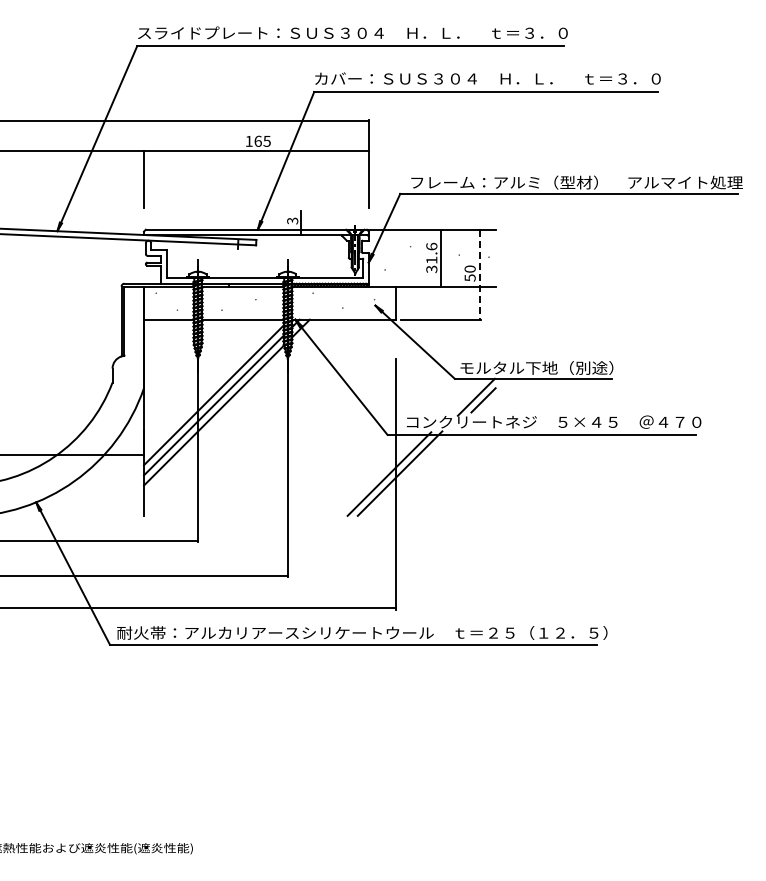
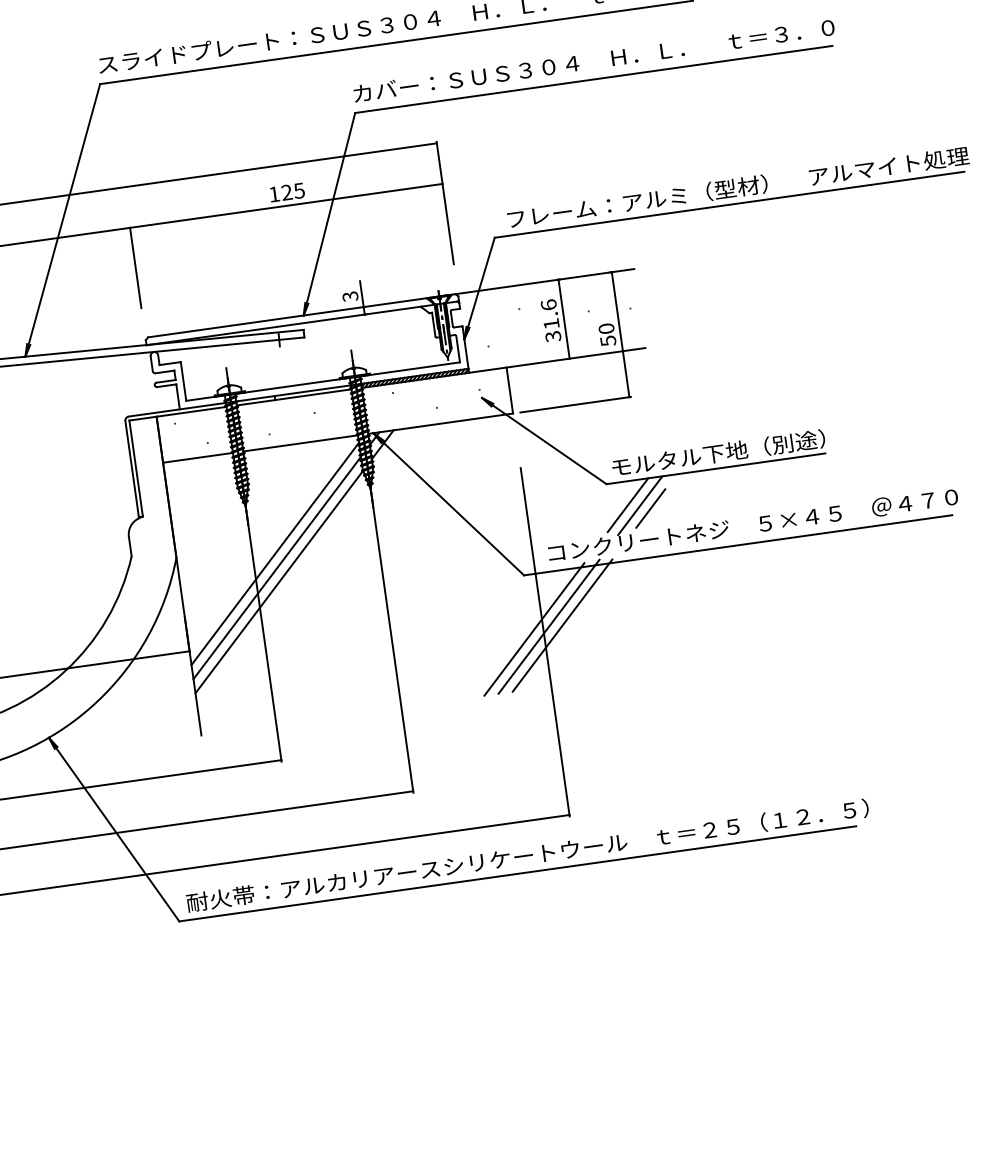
text: (257, 140) -> (285, 191), 165 -> 125
line: (479, 274) -> (620, 334), dashed -> solid
line: (467, 395) -> (627, 504), added
line: (409, 473) -> (562, 624), added

